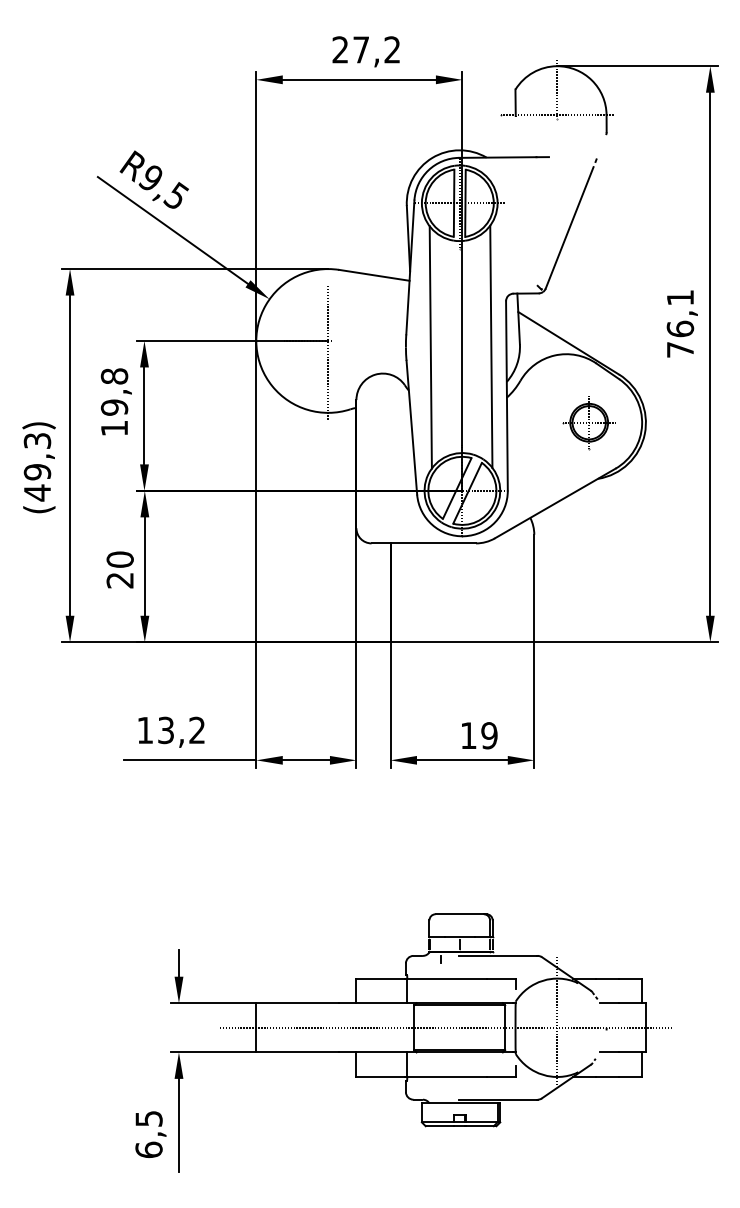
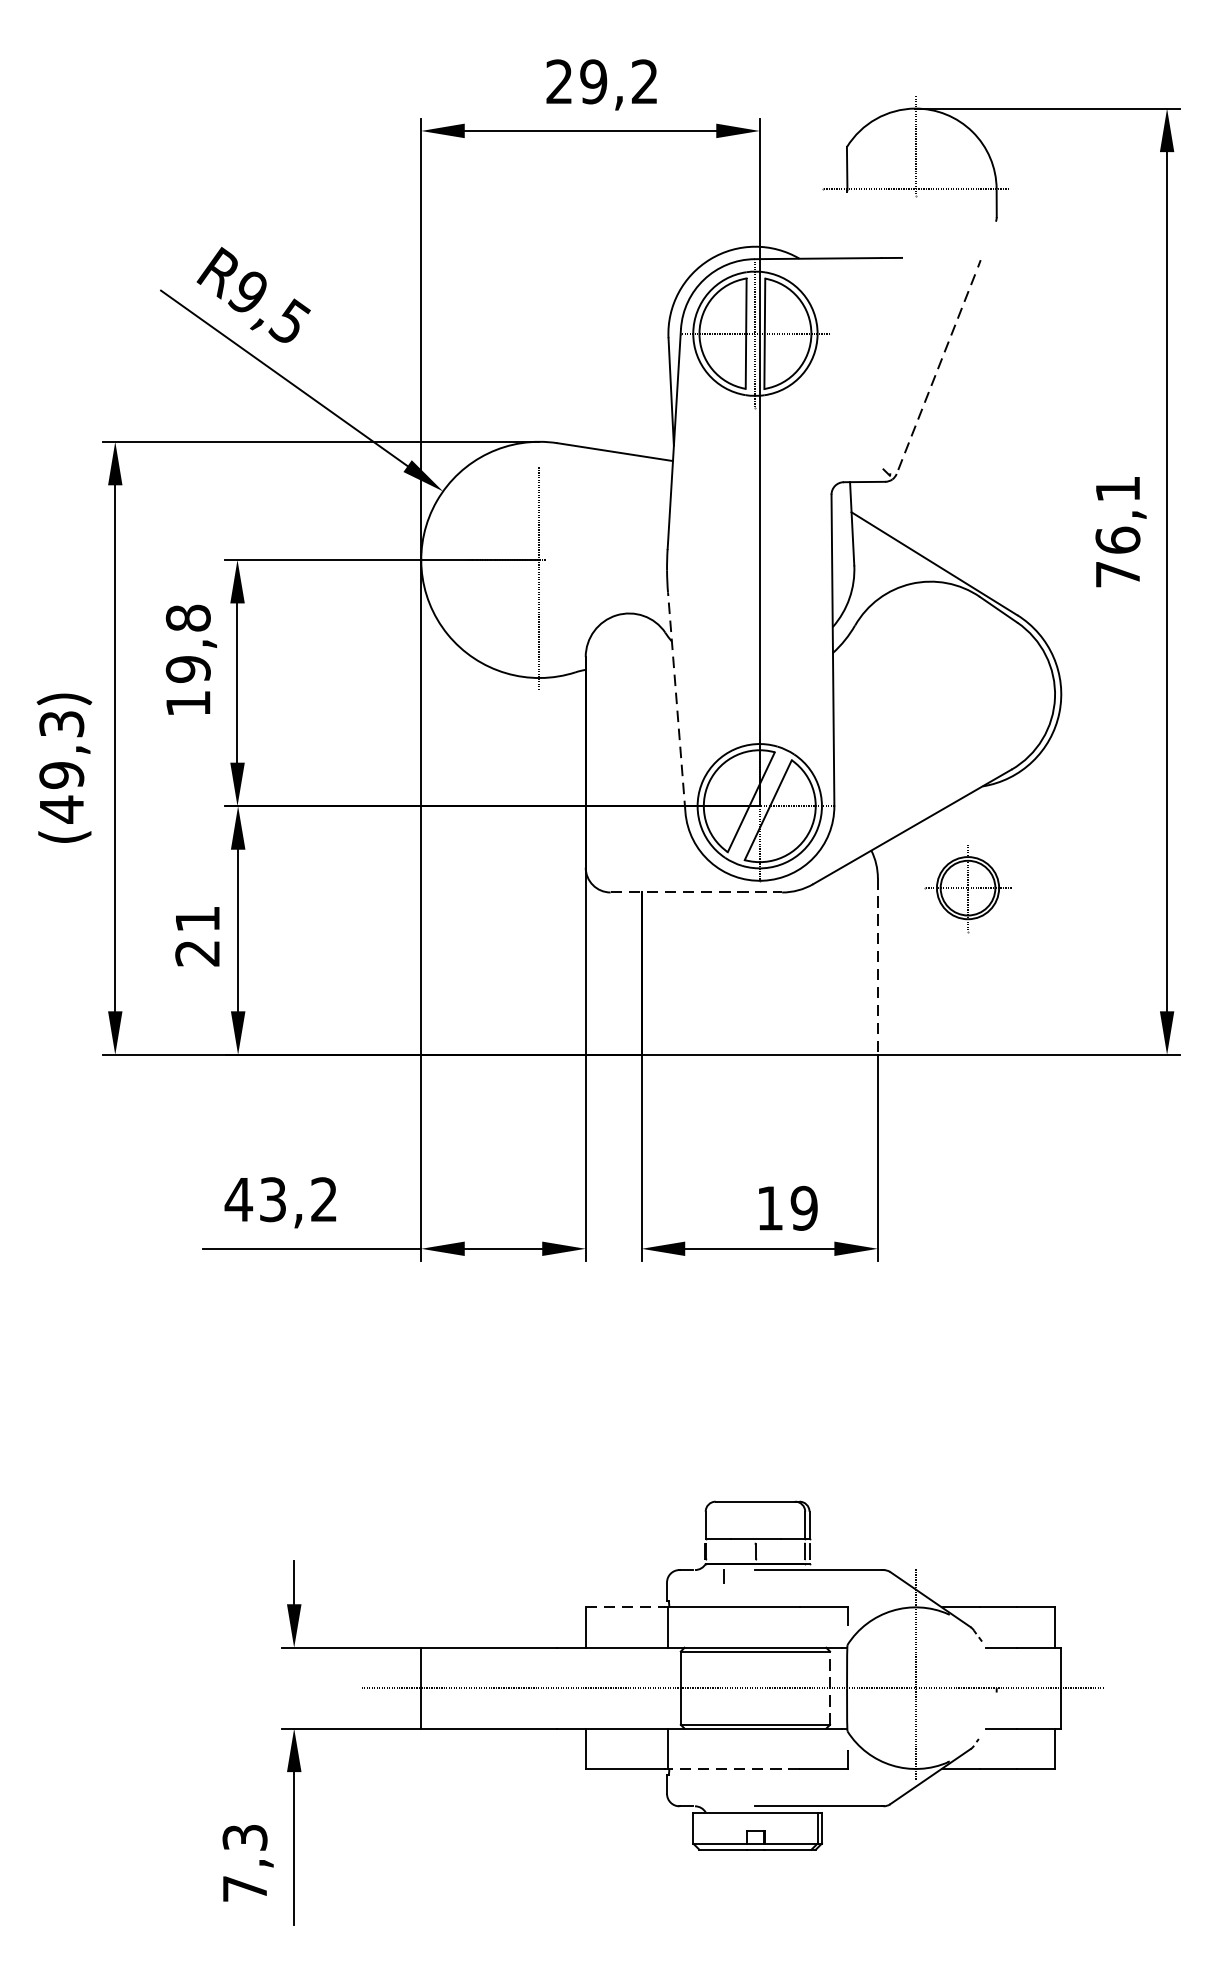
text: (361, 49) -> (594, 81), 27,2 -> 29,2
line: (569, 228) -> (935, 375), solid -> dashed
line: (491, 346) -> (807, 569), removed
line: (430, 347) -> (707, 570), removed
part: (588, 423) -> (966, 889), moved
line: (411, 427) -> (676, 702), solid -> dashed
line: (424, 543) -> (697, 892), solid -> dashed
text: (119, 559) -> (196, 918), 20 -> 21
line: (534, 588) -> (878, 966), solid -> dashed
text: (144, 730) -> (237, 1199), 13,2 -> 43,2
line: (381, 978) -> (626, 1607), solid -> dashed
line: (505, 1027) -> (830, 1687), solid -> dashed
line: (446, 1077) -> (733, 1769), solid -> dashed
text: (148, 1134) -> (244, 1863), 6,5 -> 7,3

